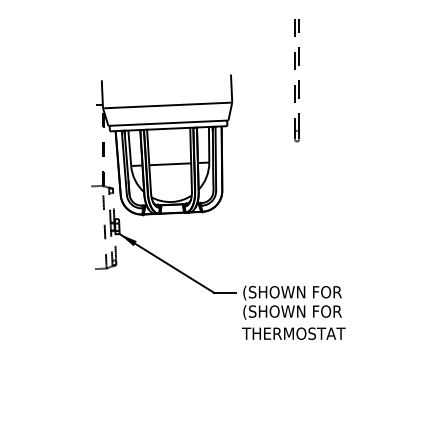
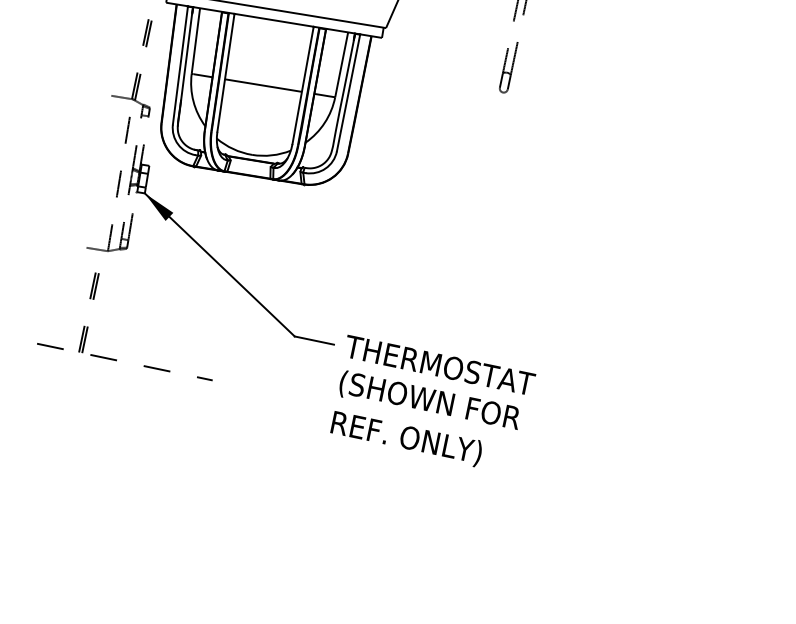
text: (293, 292) -> (439, 365), (SHOWN FOR -> THERMOSTAT
part: (122, 324) -> (115, 359), added
text: (293, 334) -> (423, 442), THERMOSTAT -> REF. ONLY)

